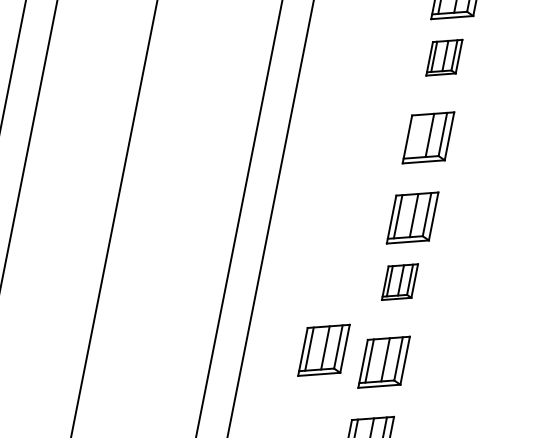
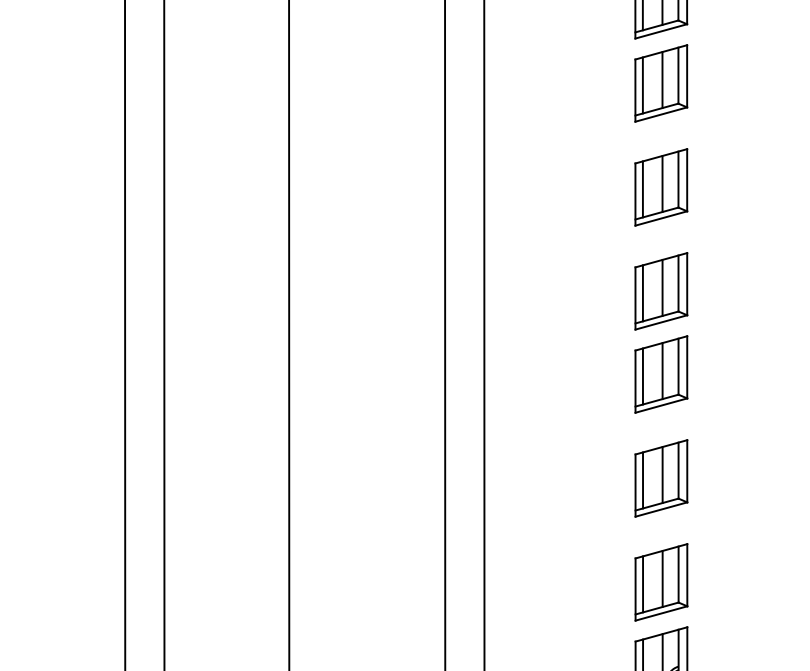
part: (444, 57) -> (661, 83), size x1.43
line: (413, 136) -> (642, 189), added
part: (400, 282) -> (661, 374), size x1.43
part: (324, 350) -> (583, 478), removed

